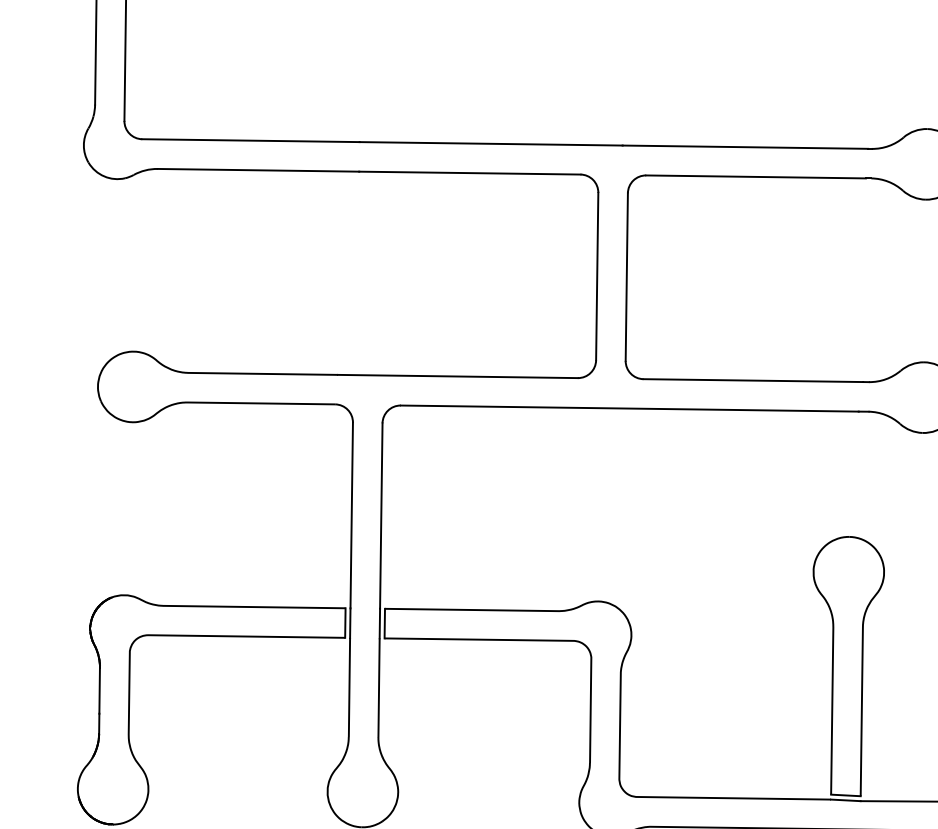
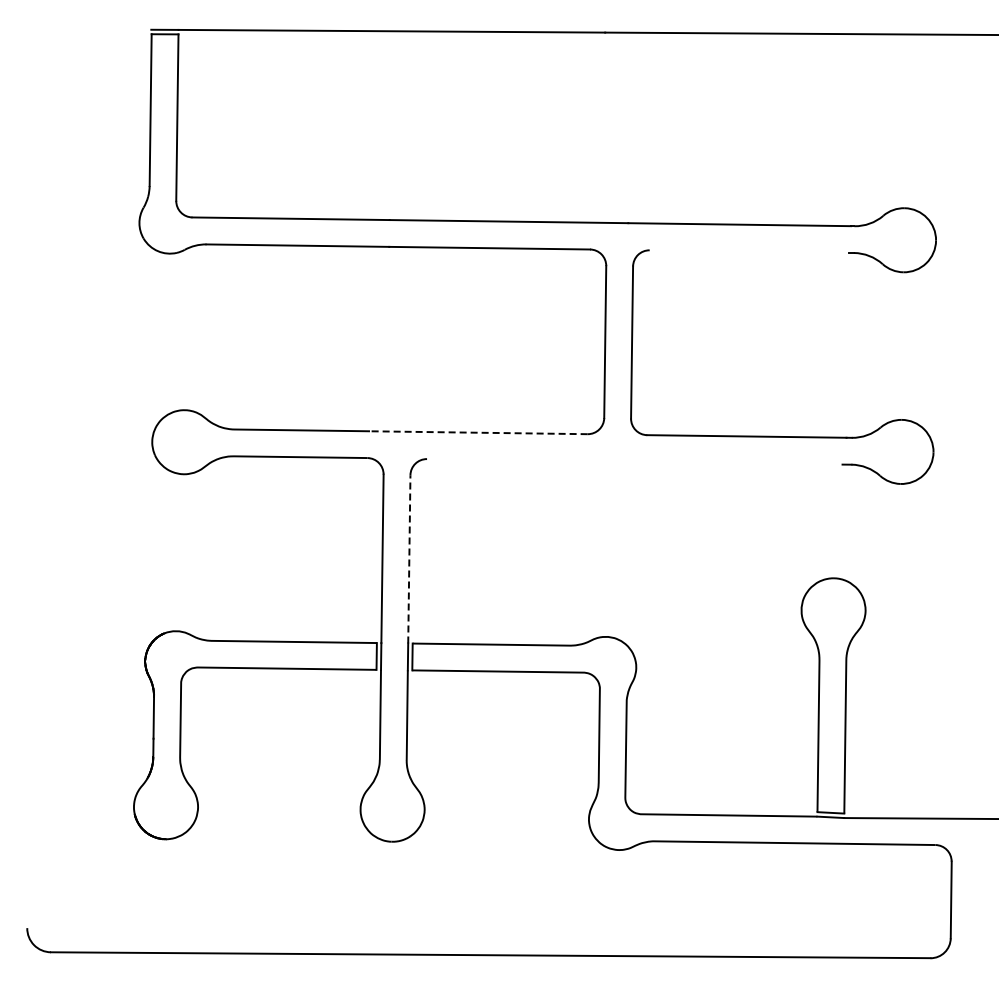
line: (756, 176) -> (749, 251), removed
line: (457, 376) -> (478, 432), solid -> dashed
line: (629, 408) -> (634, 461), removed
line: (381, 515) -> (409, 558), solid -> dashed

